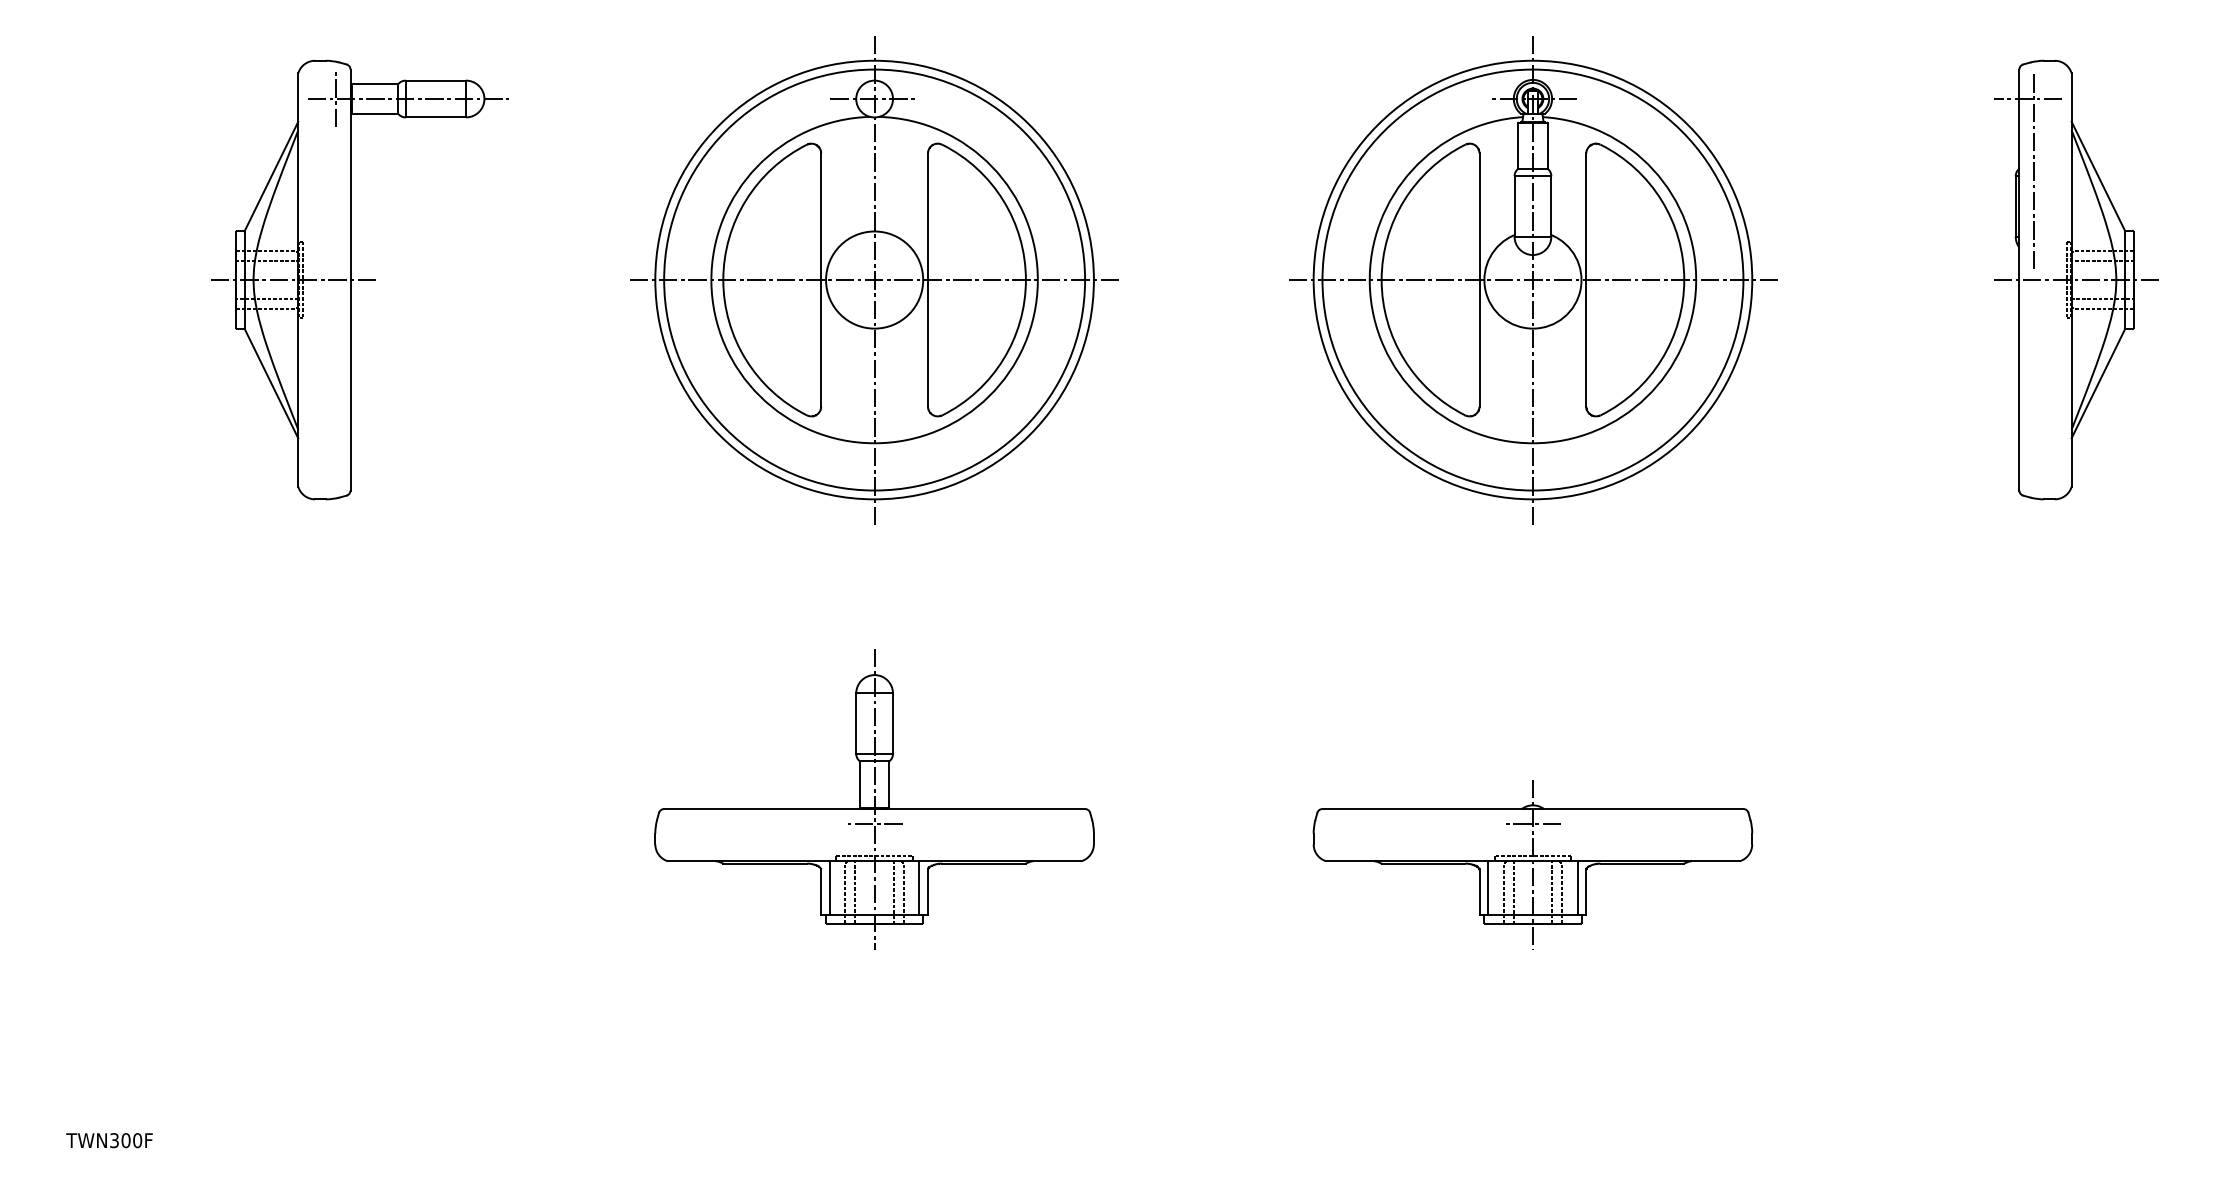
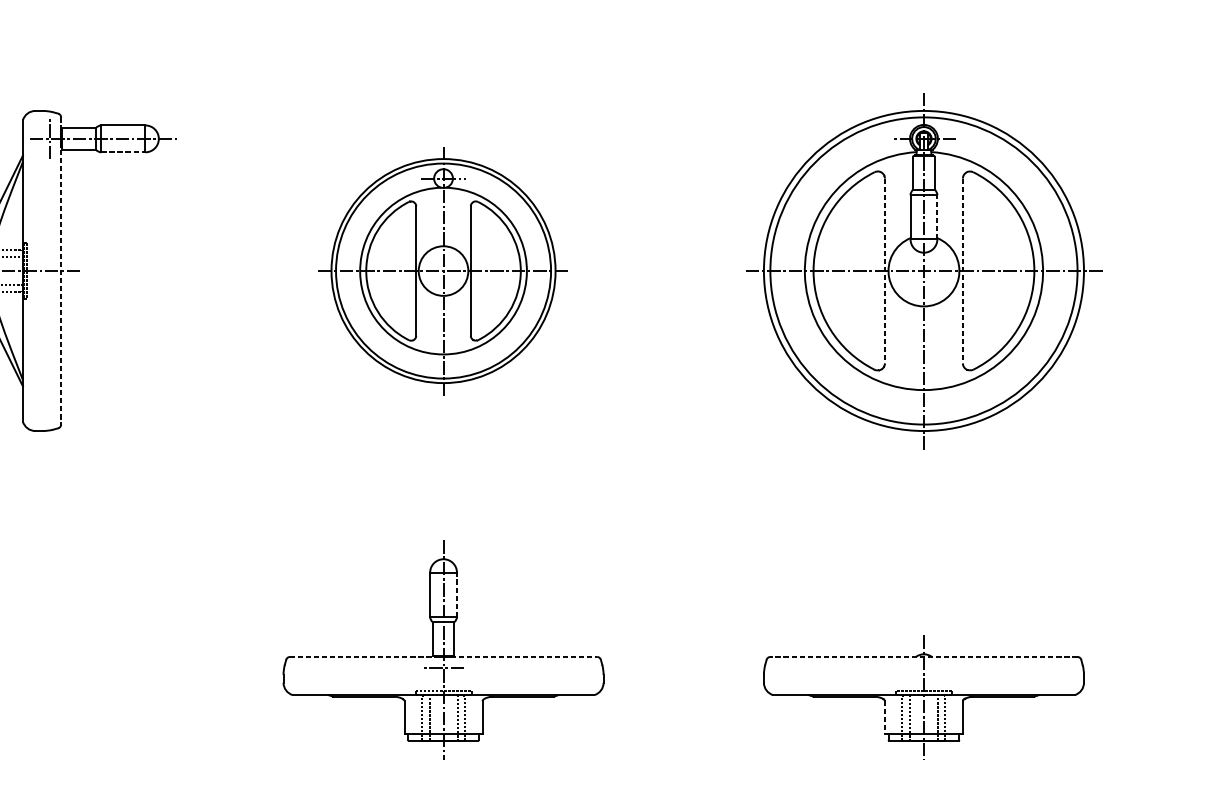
line: (436, 117) -> (123, 152), solid -> dashed
line: (1551, 205) -> (937, 216), solid -> dashed
line: (350, 280) -> (61, 271), solid -> dashed
part: (874, 280) -> (443, 271), size x0.7
line: (1479, 280) -> (884, 271), solid -> dashed
line: (1586, 280) -> (963, 271), solid -> dashed
line: (893, 723) -> (457, 594), solid -> dashed
line: (875, 809) -> (444, 657), solid -> dashed
line: (1532, 809) -> (923, 657), solid -> dashed
line: (1532, 823) -> (923, 667), removed
line: (830, 888) -> (411, 714), removed
line: (919, 888) -> (476, 714), removed
line: (1488, 888) -> (891, 714), removed
line: (1577, 888) -> (956, 714), removed
line: (1479, 892) -> (884, 717), solid -> dashed

